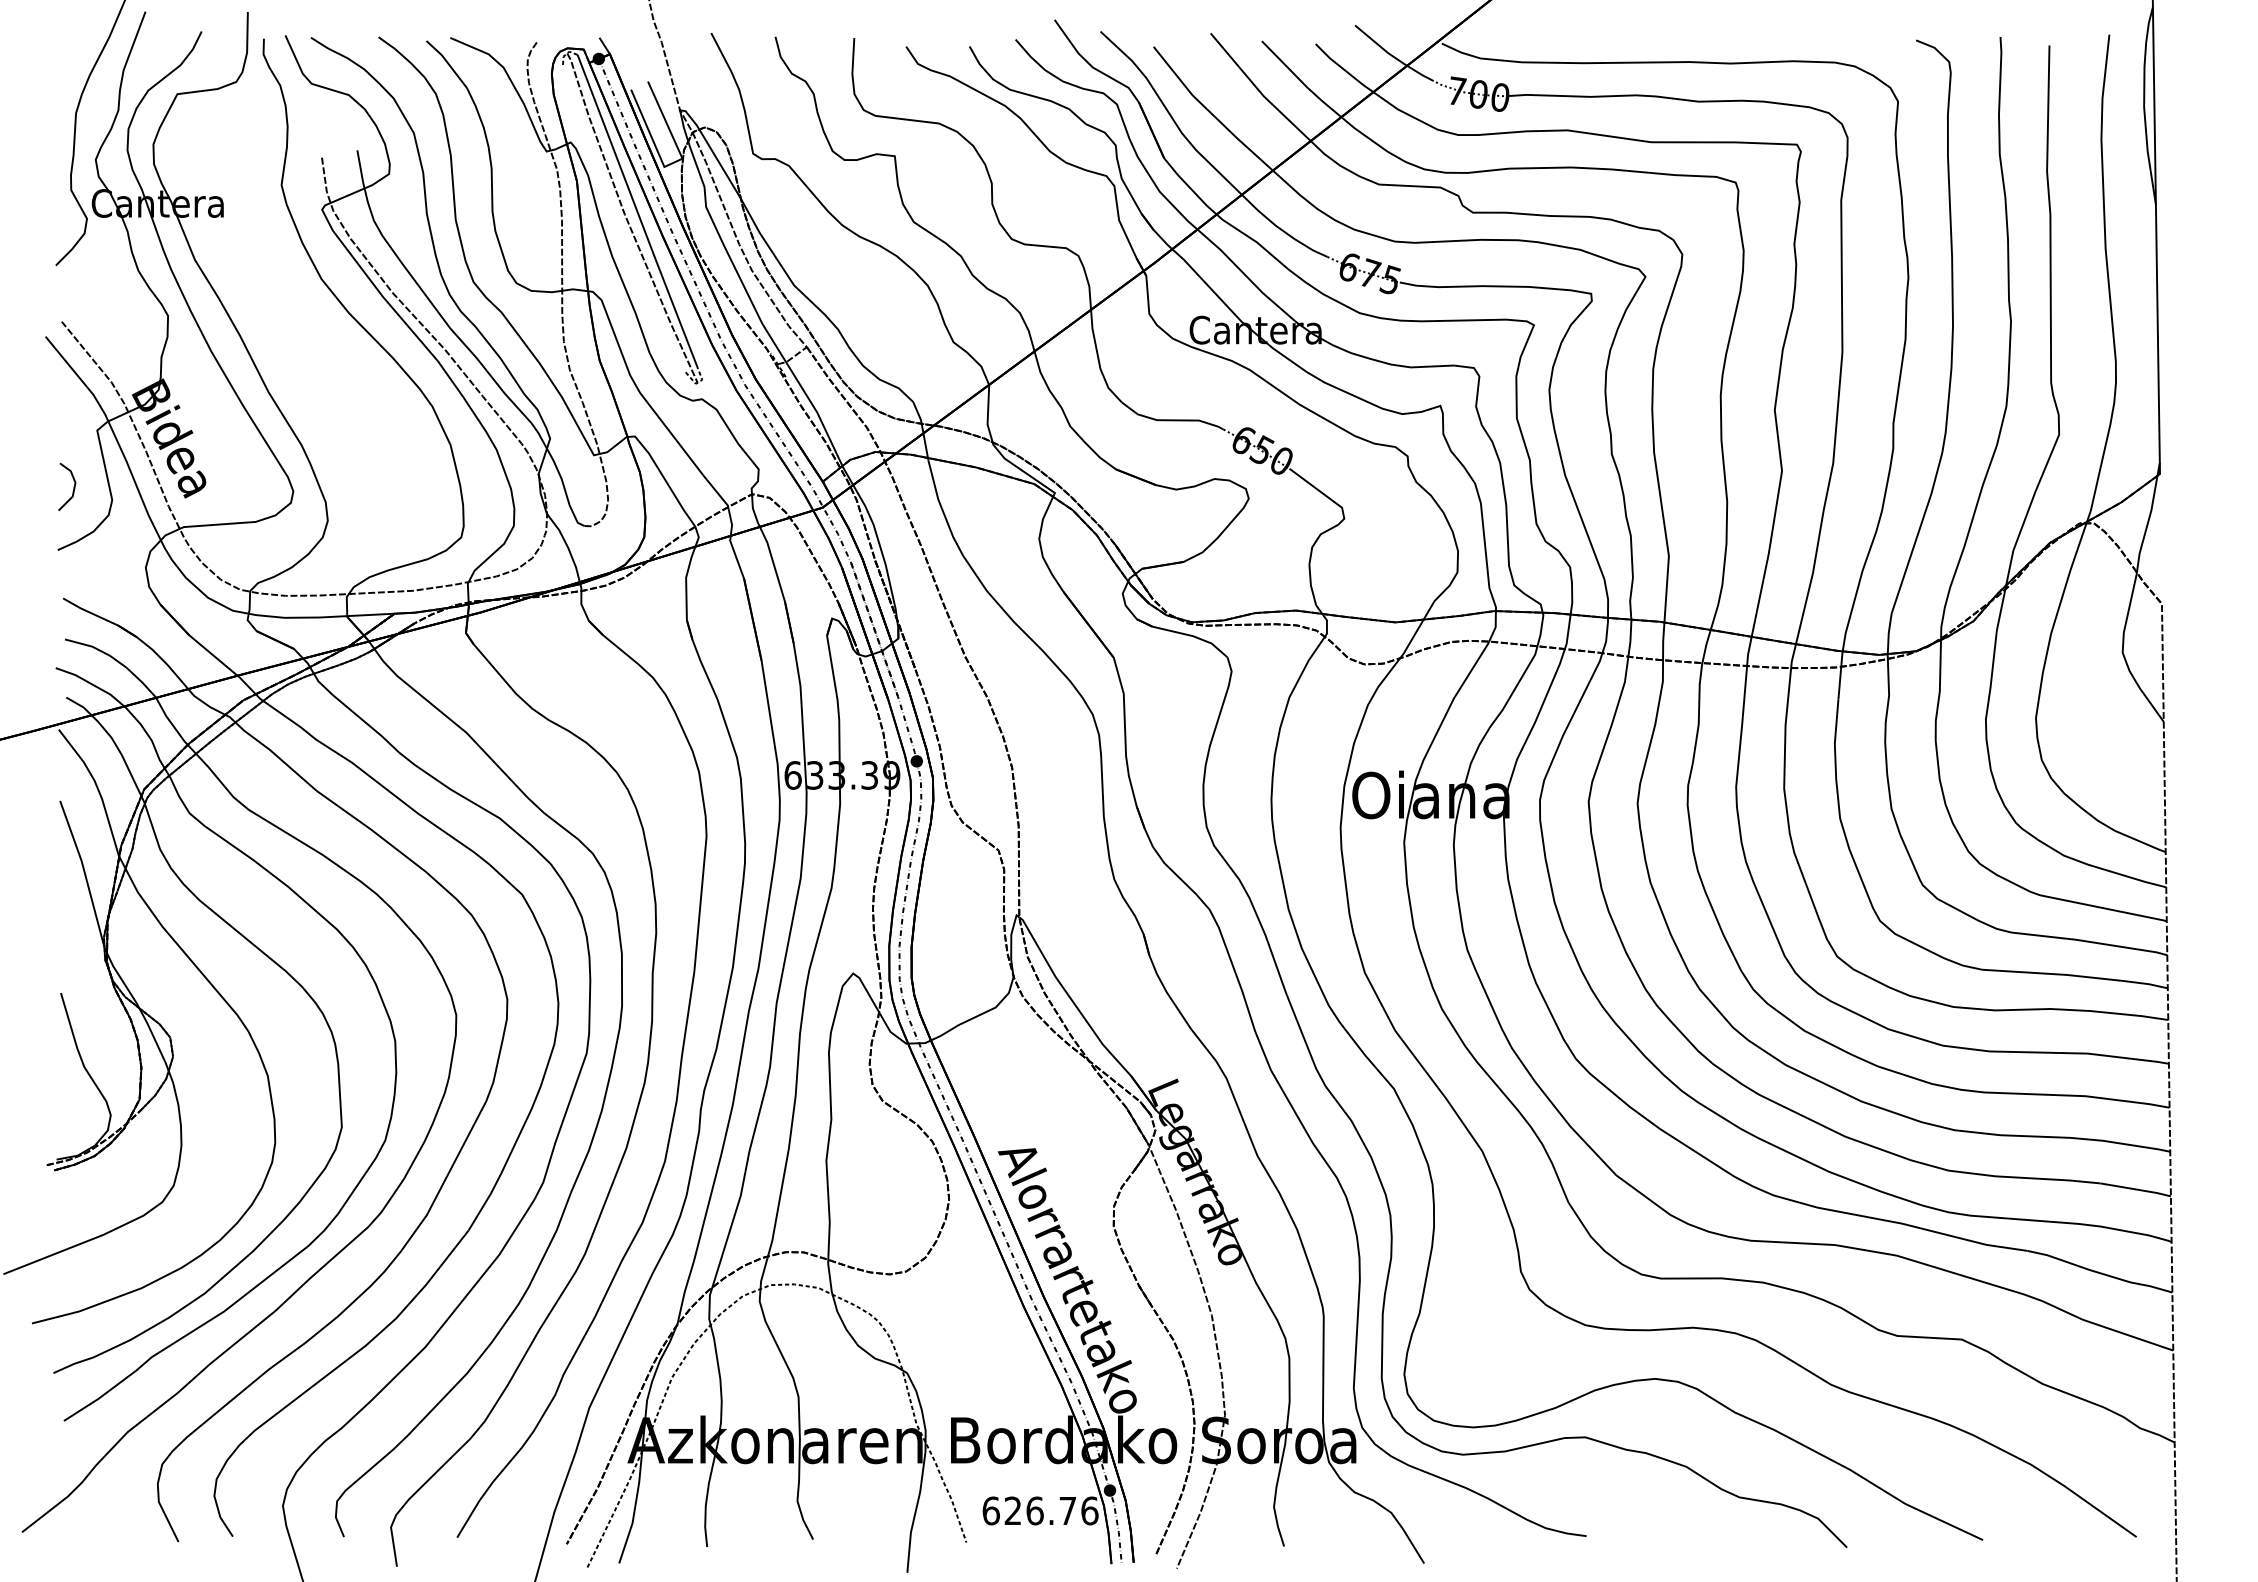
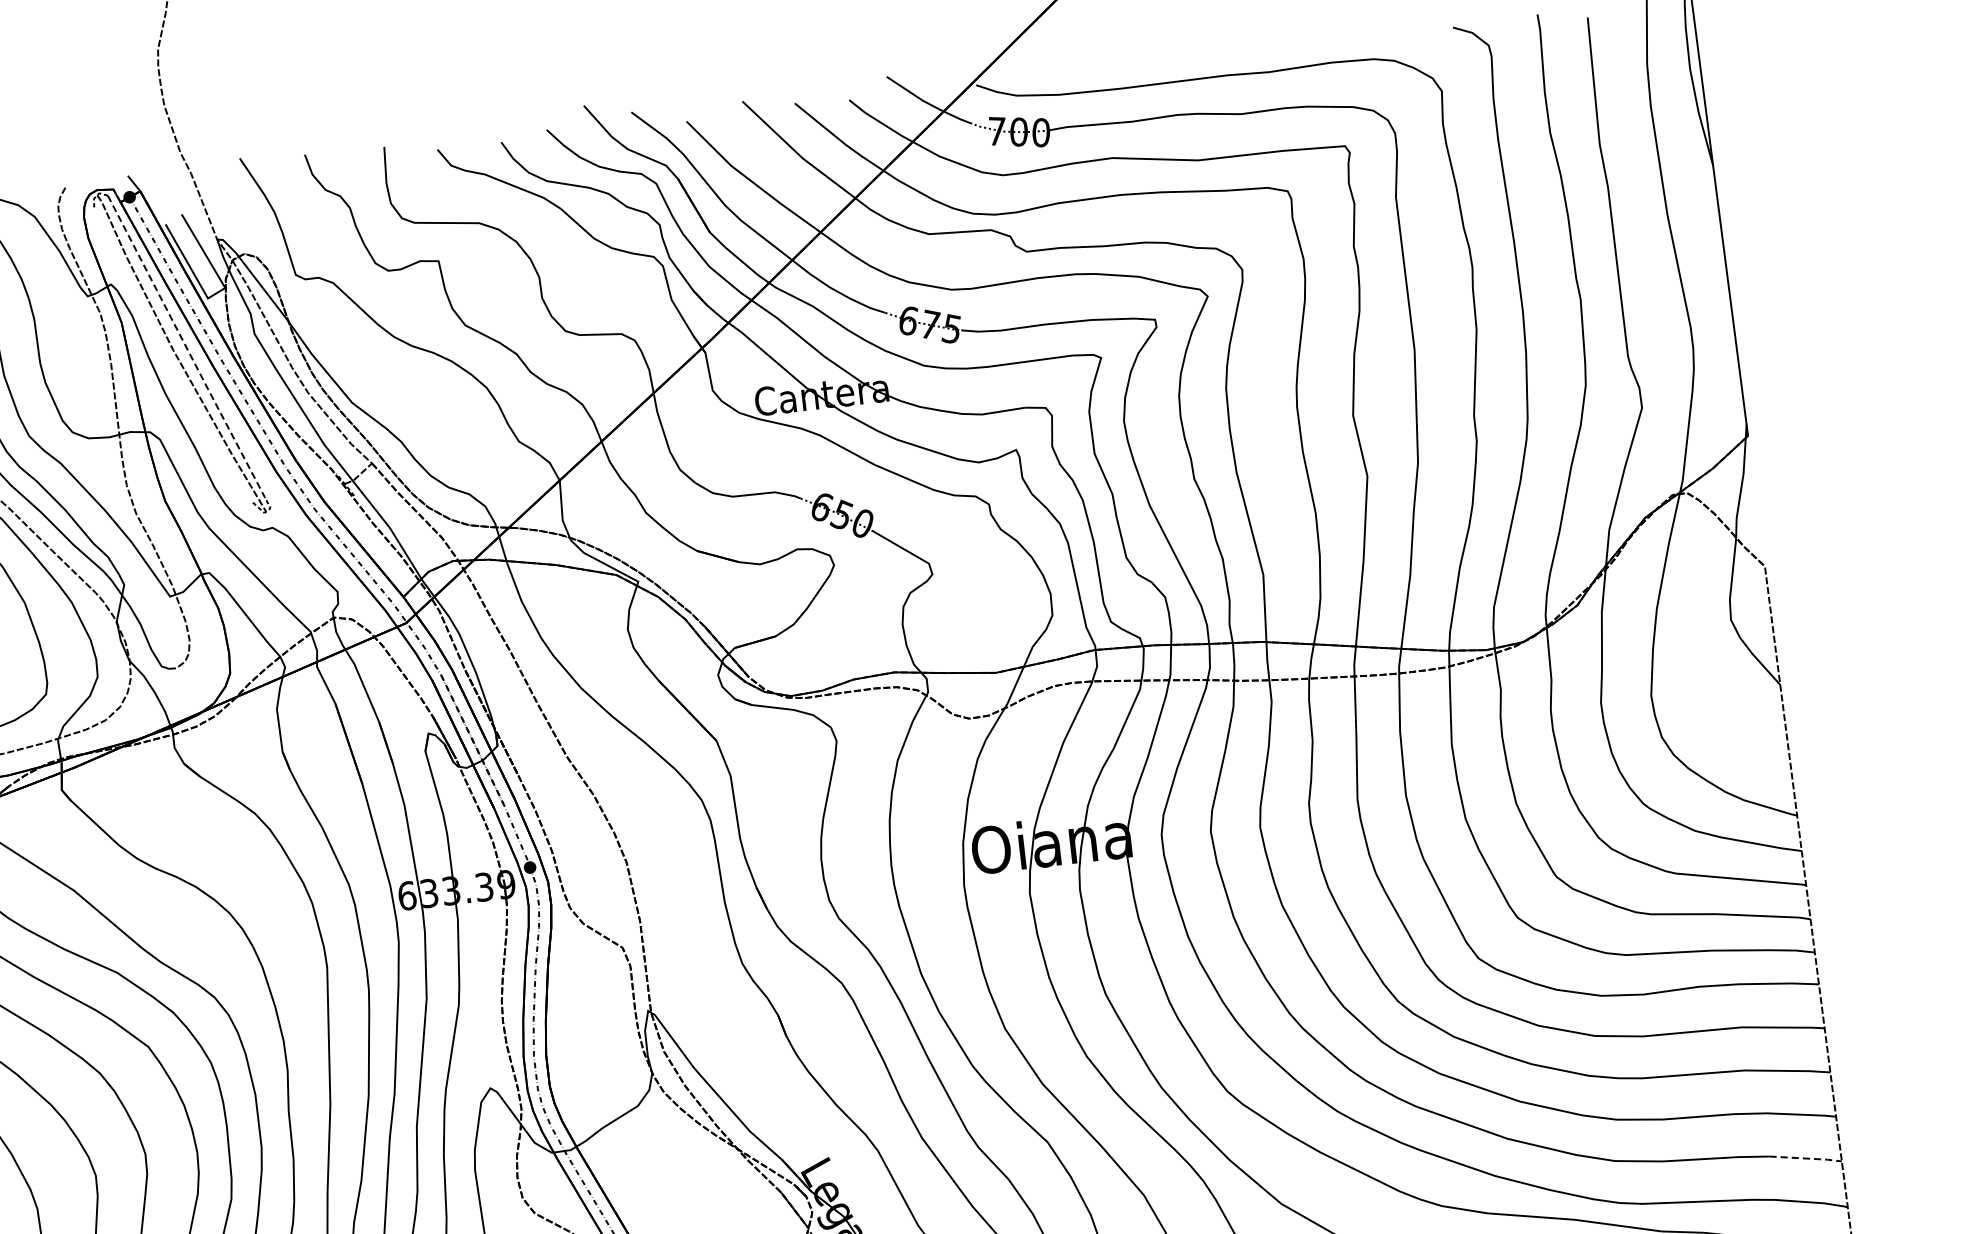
line: (637, 212) -> (186, 347), solid -> dashed
line: (2136, 1189) -> (1806, 1158), solid -> dashed

